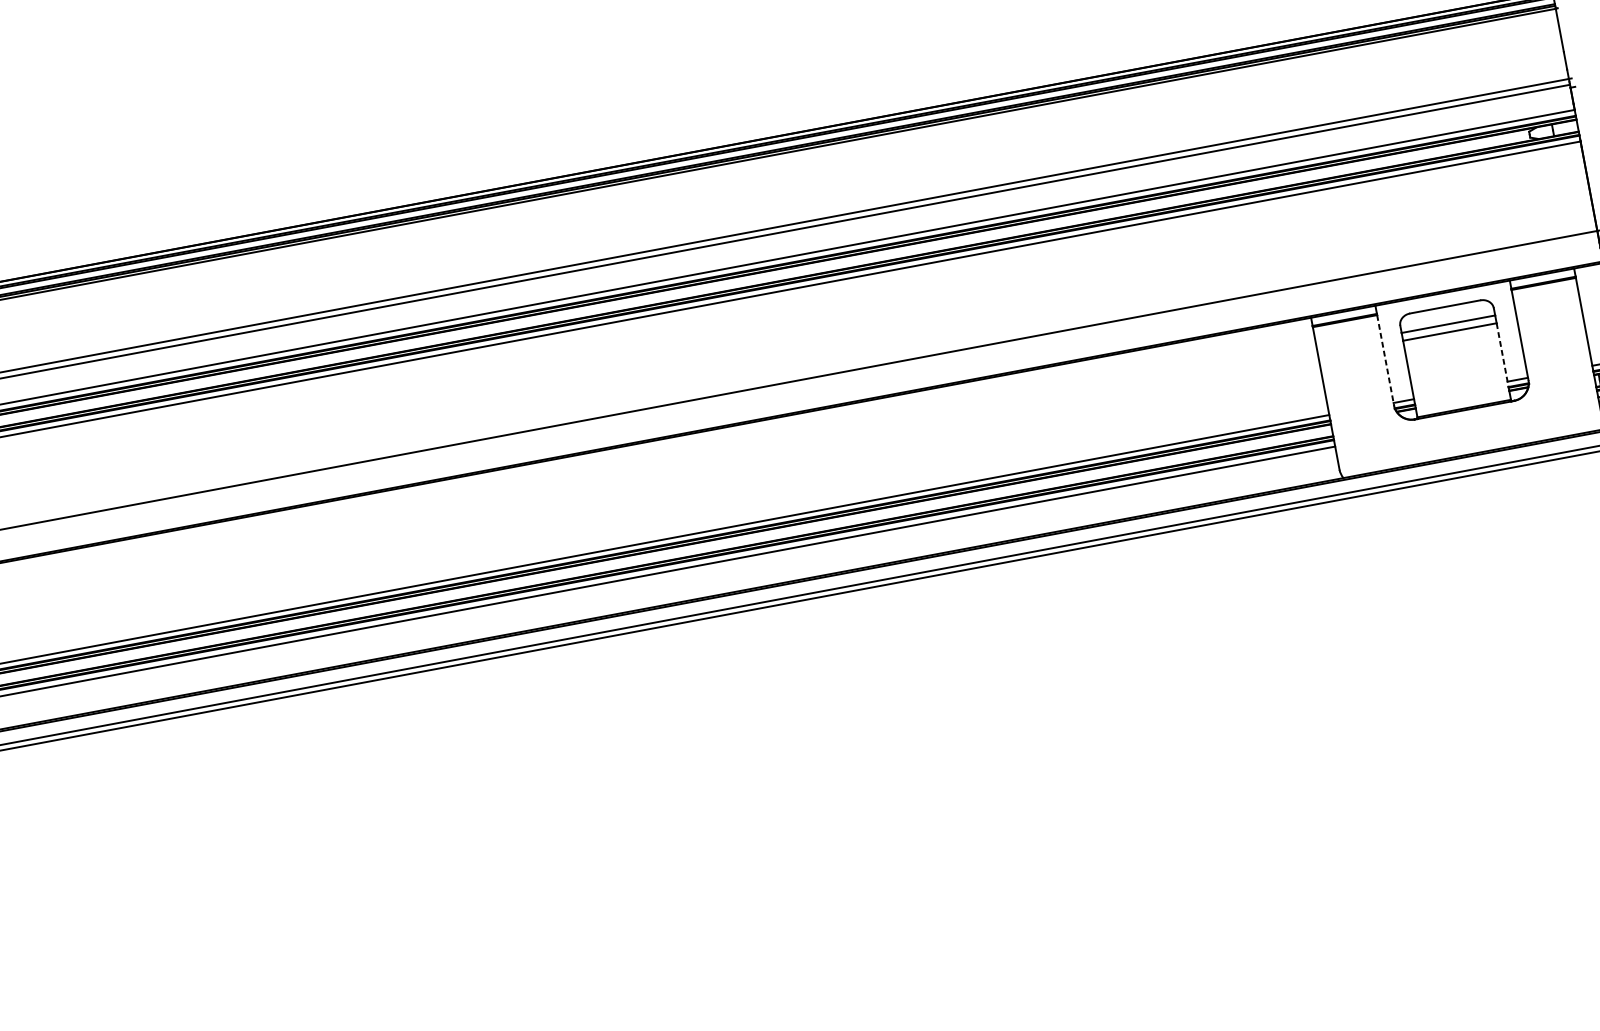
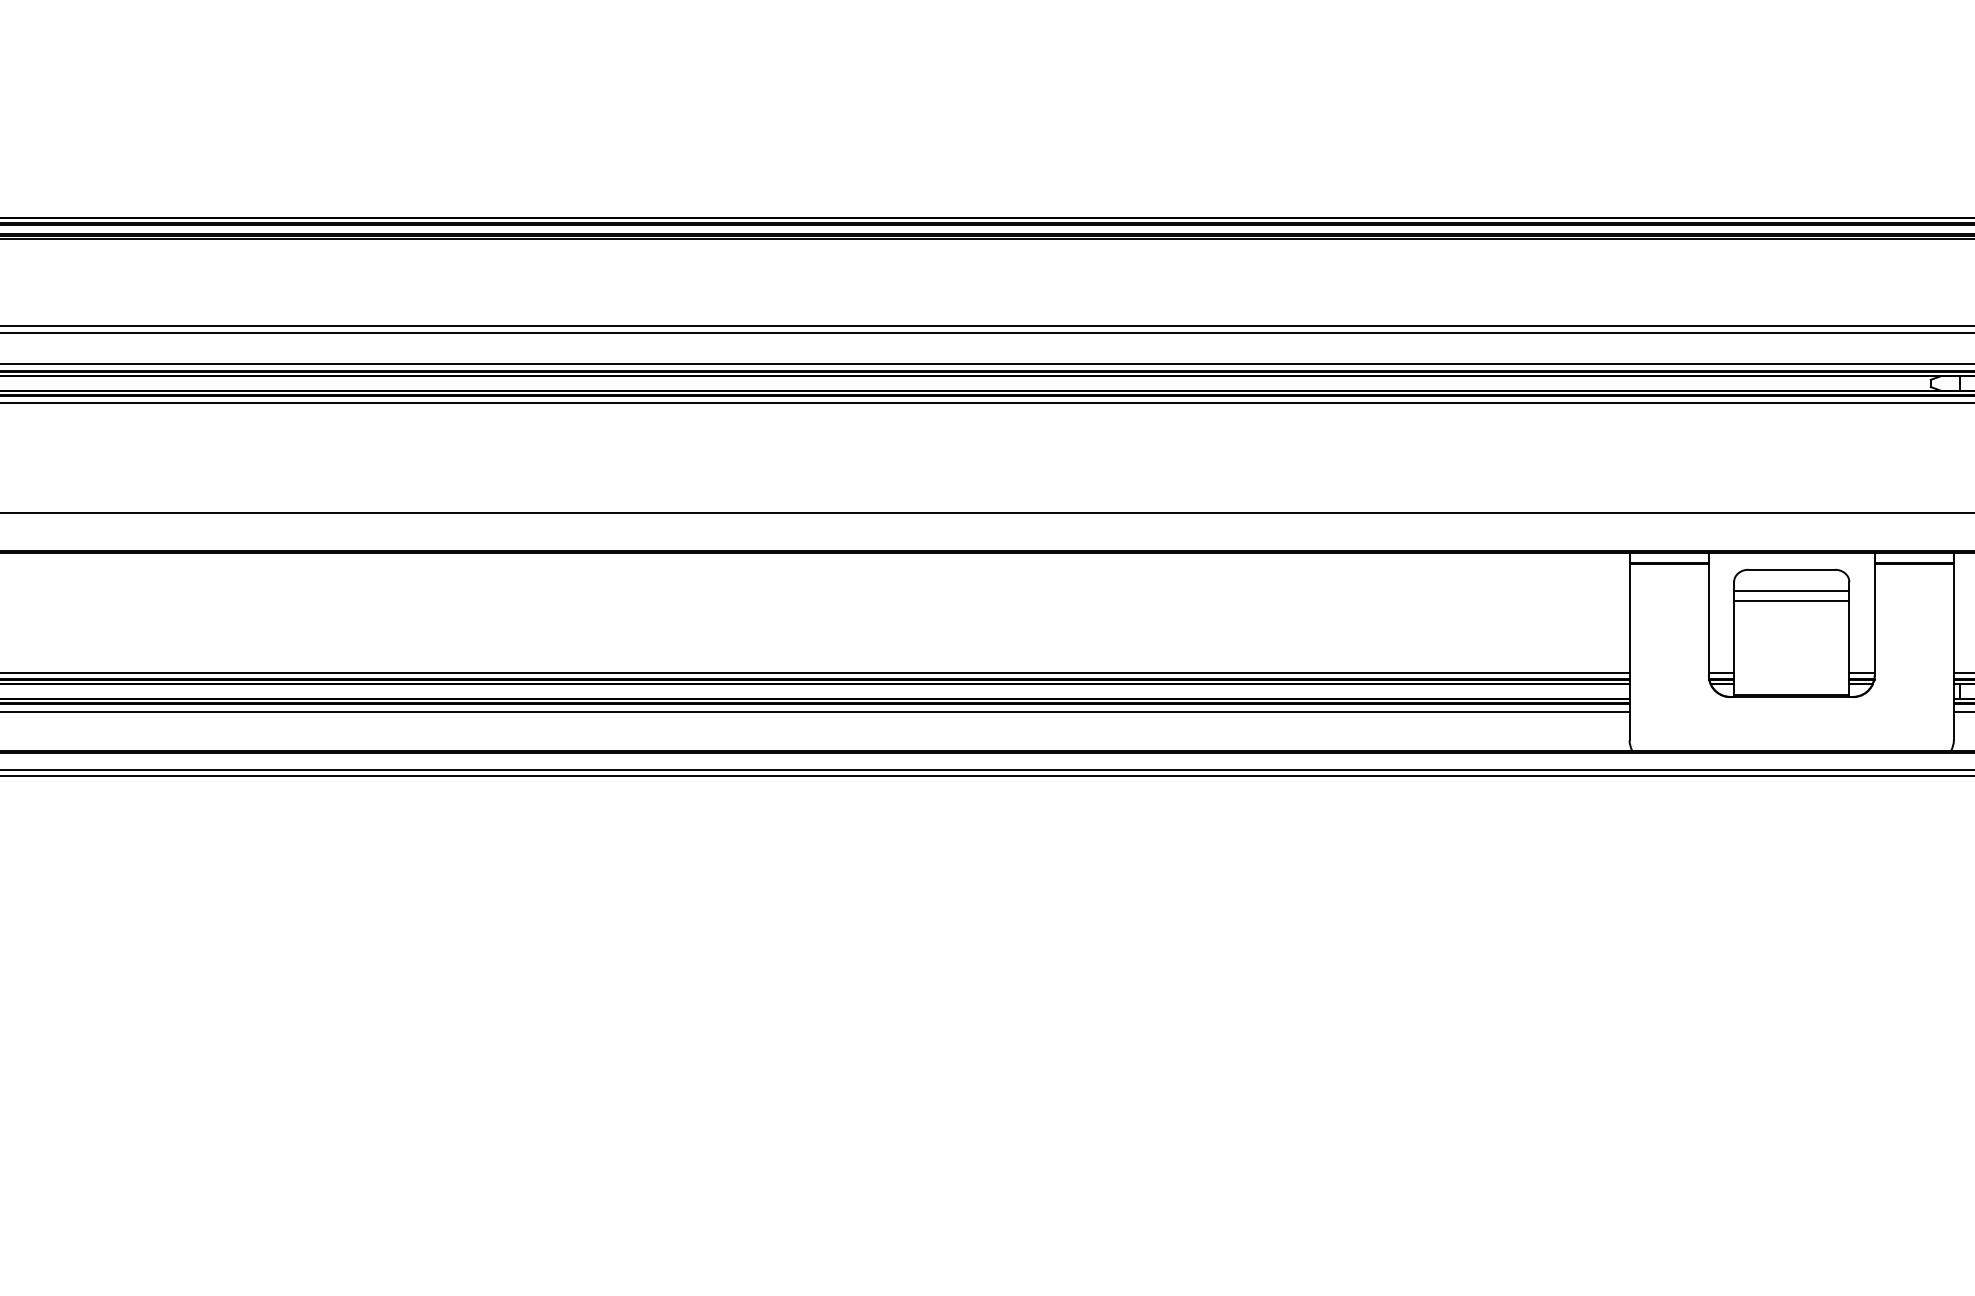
line: (1502, 355) -> (1849, 640), dashed -> solid
line: (1385, 360) -> (1708, 620), dashed -> solid

